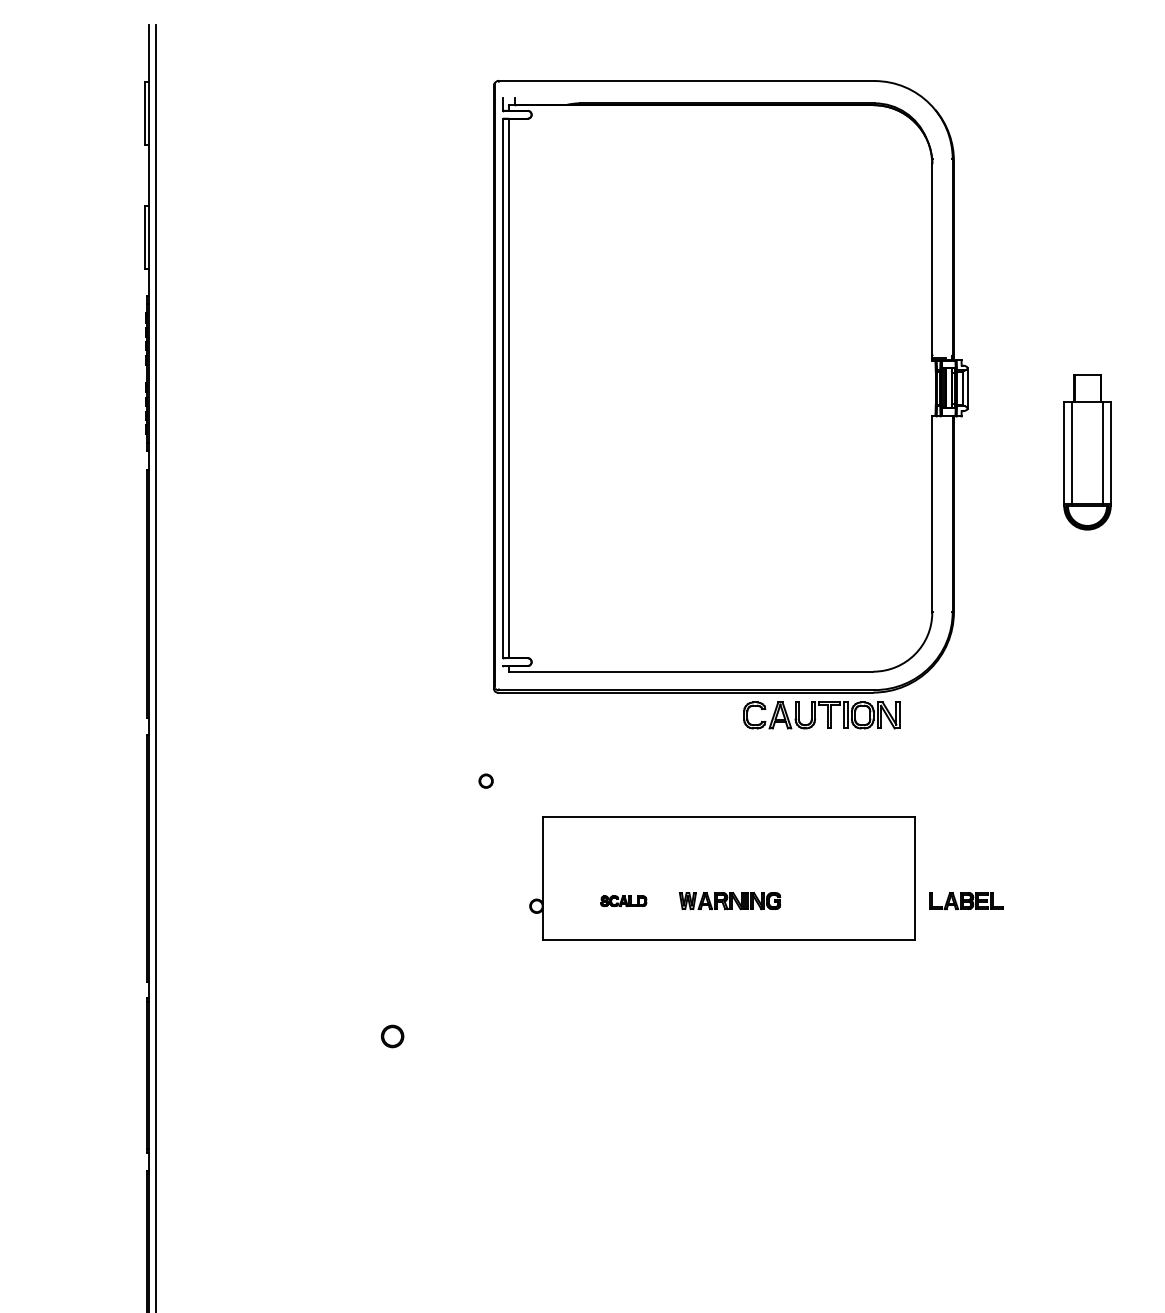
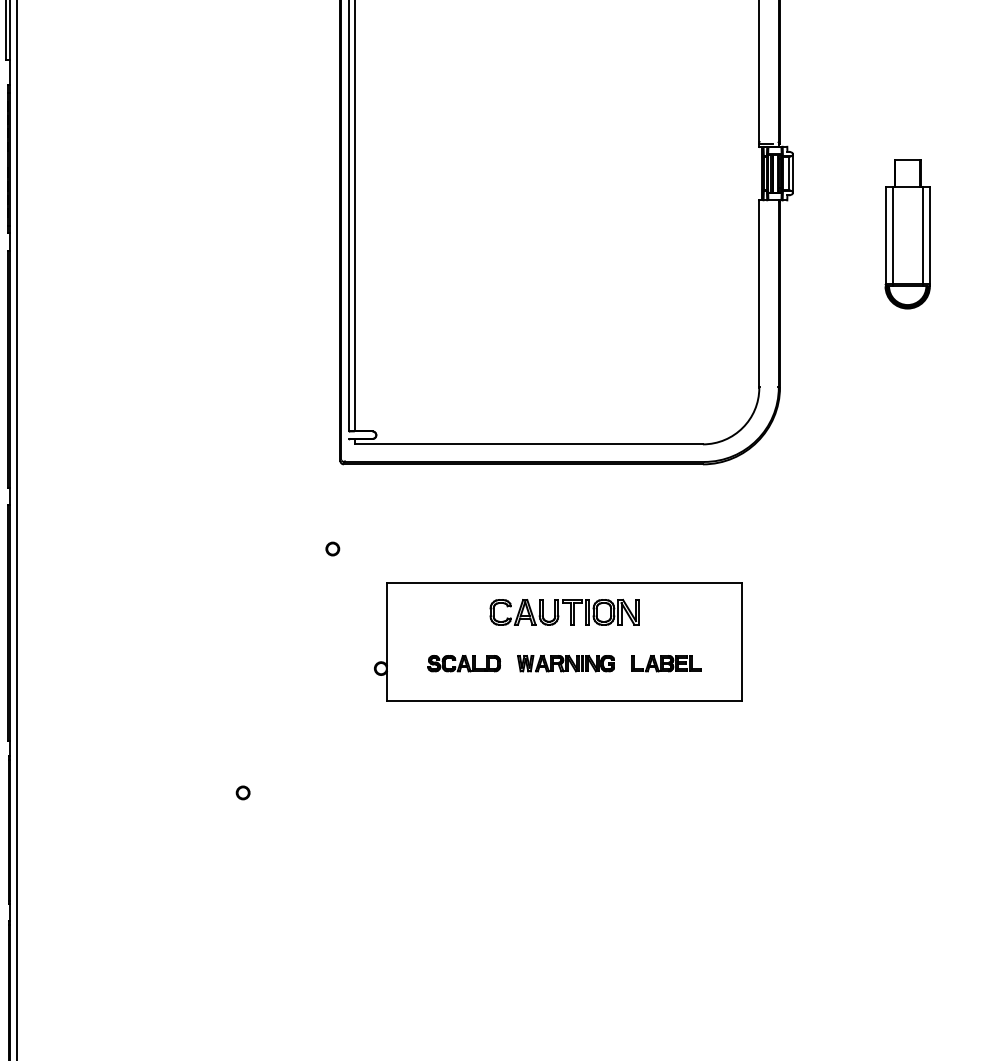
part: (821, 715) -> (564, 612), moved
part: (623, 901) -> (464, 664), size x1.67
part: (966, 901) -> (666, 664), moved
circle: (391, 1035) -> (242, 792), size x0.62

